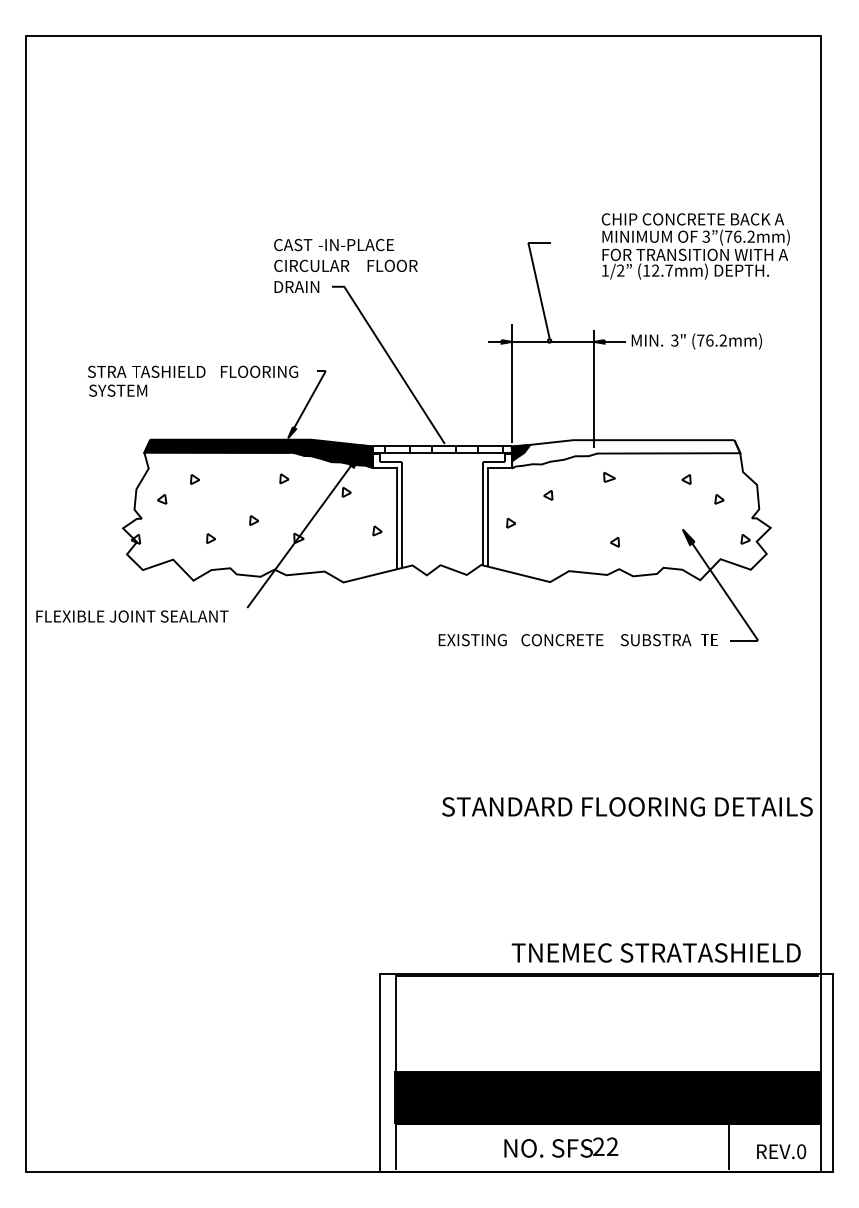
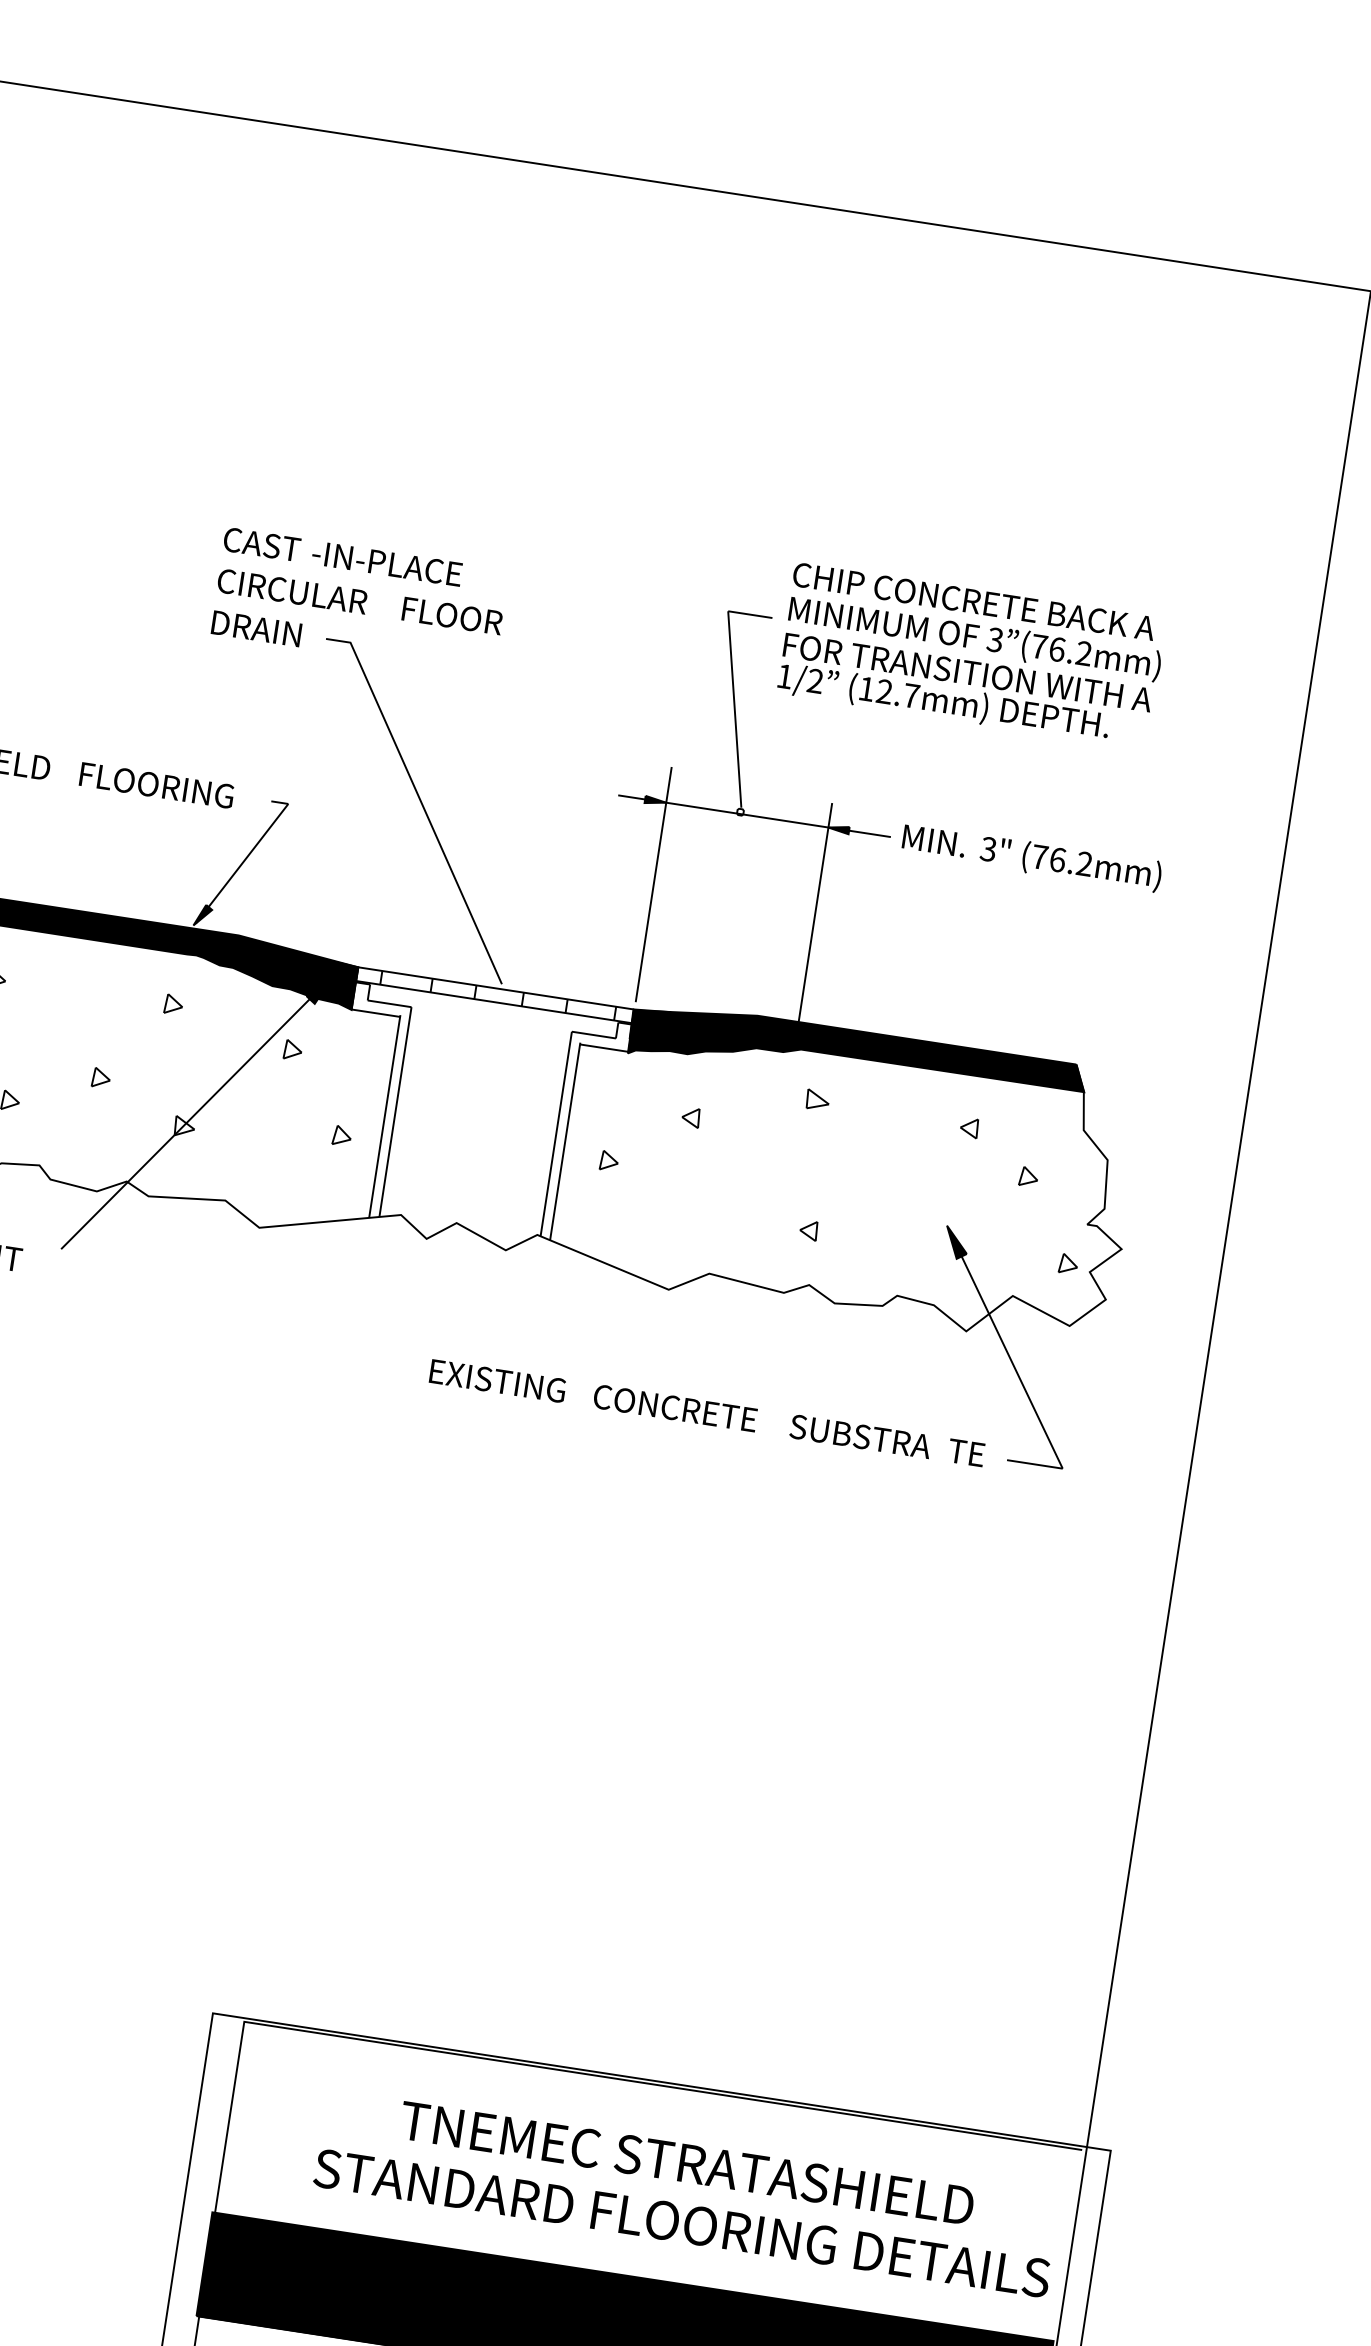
text: (695, 246) -> (970, 656), moved
fill: (626, 454) -> (858, 1060), added
text: (627, 806) -> (682, 2222), moved
text: (655, 952) -> (685, 2162), moved

